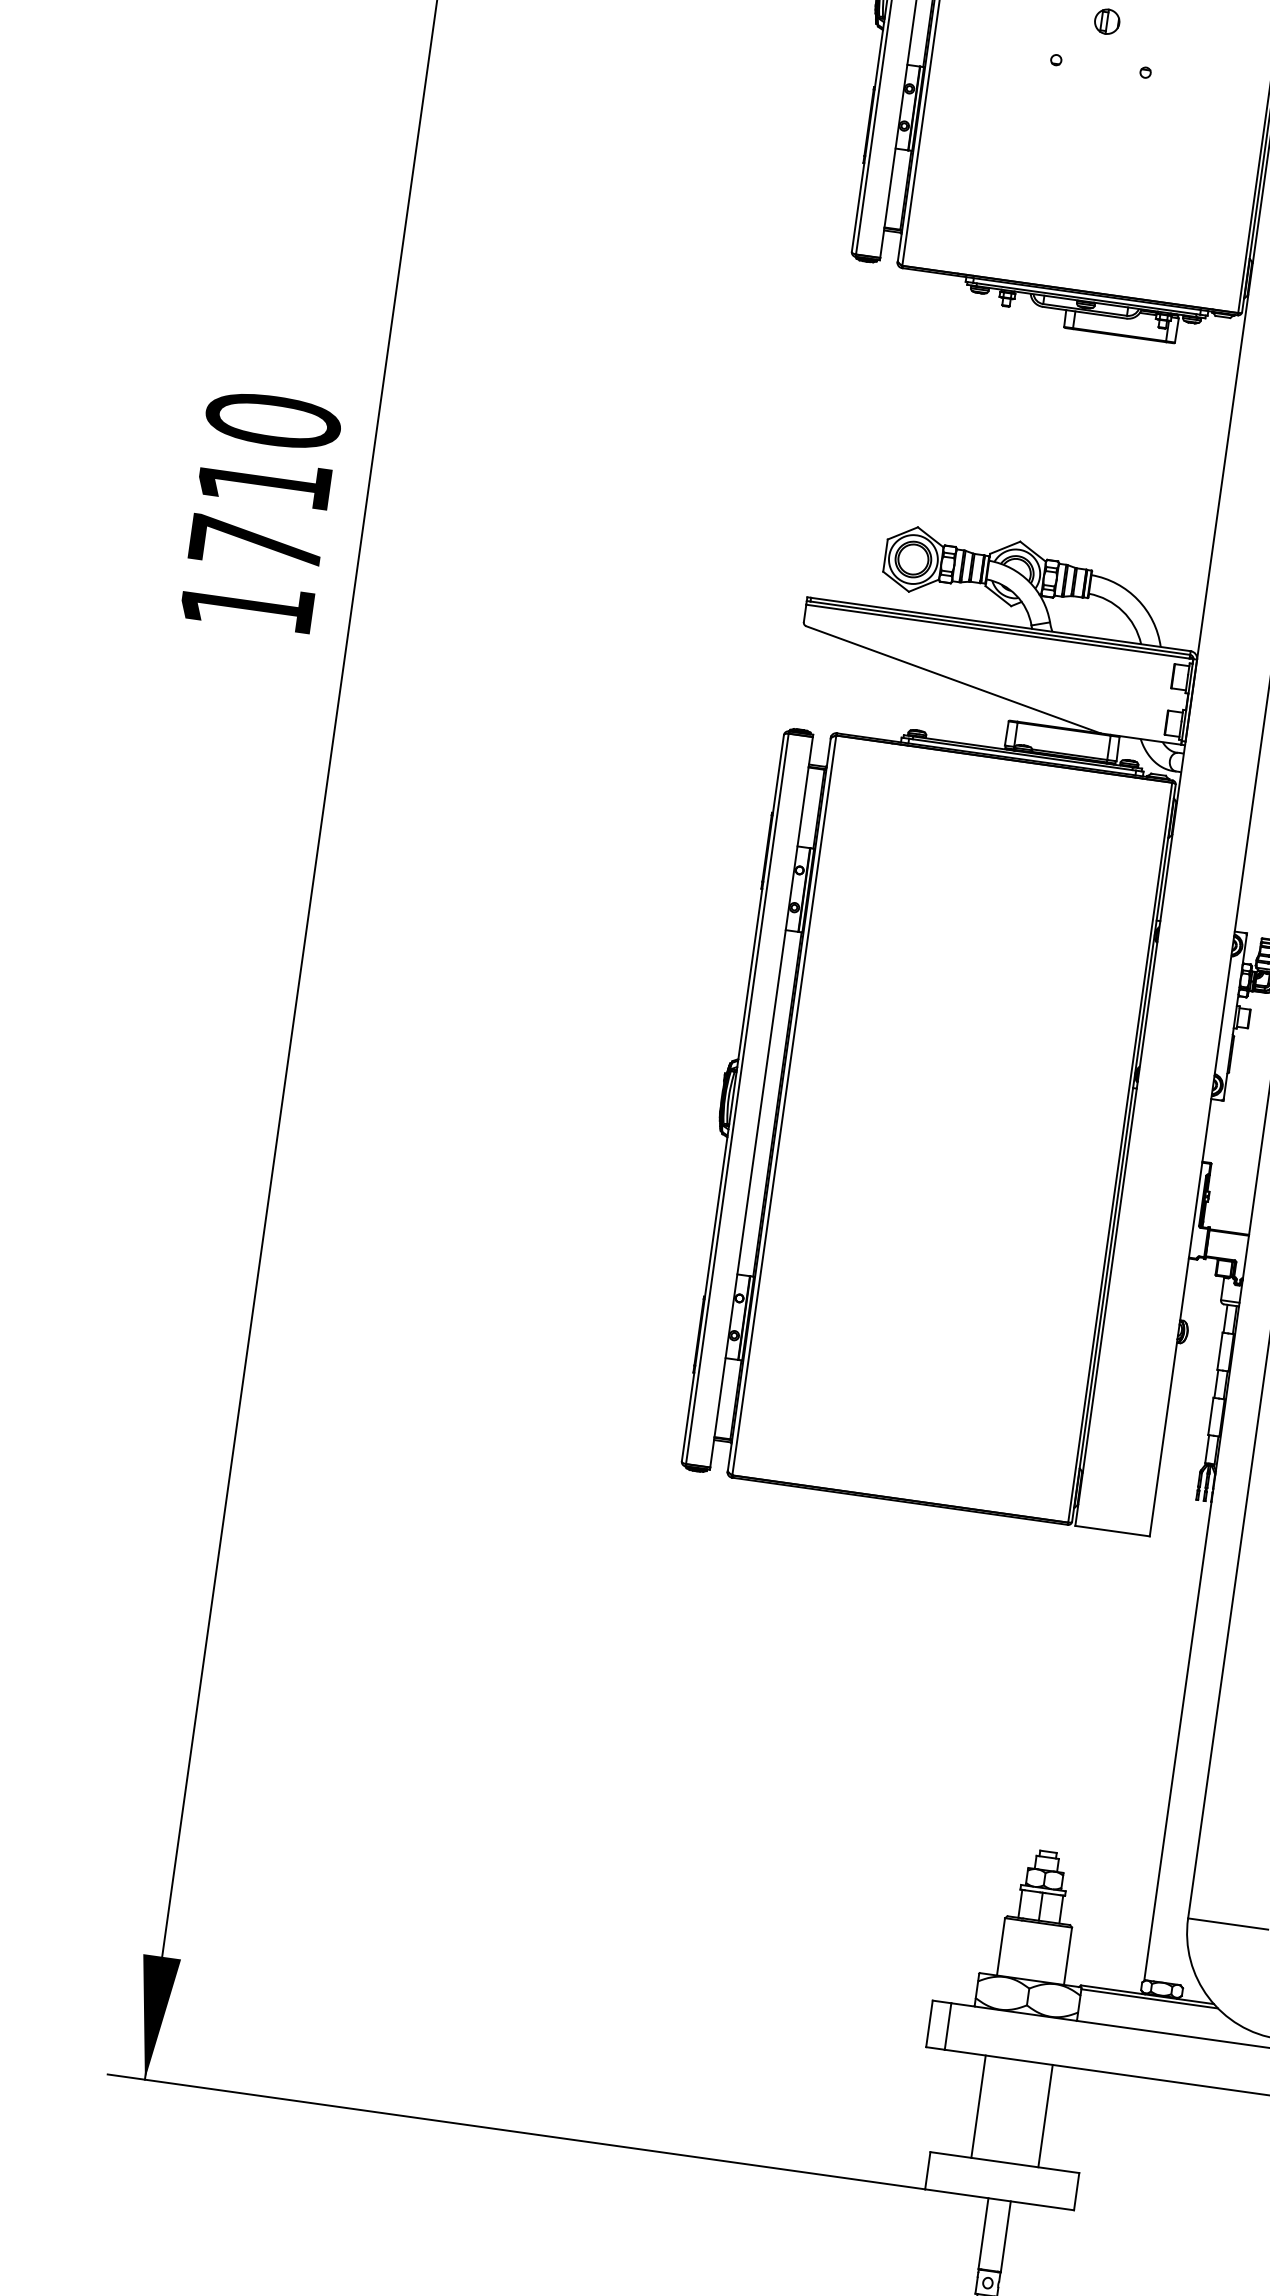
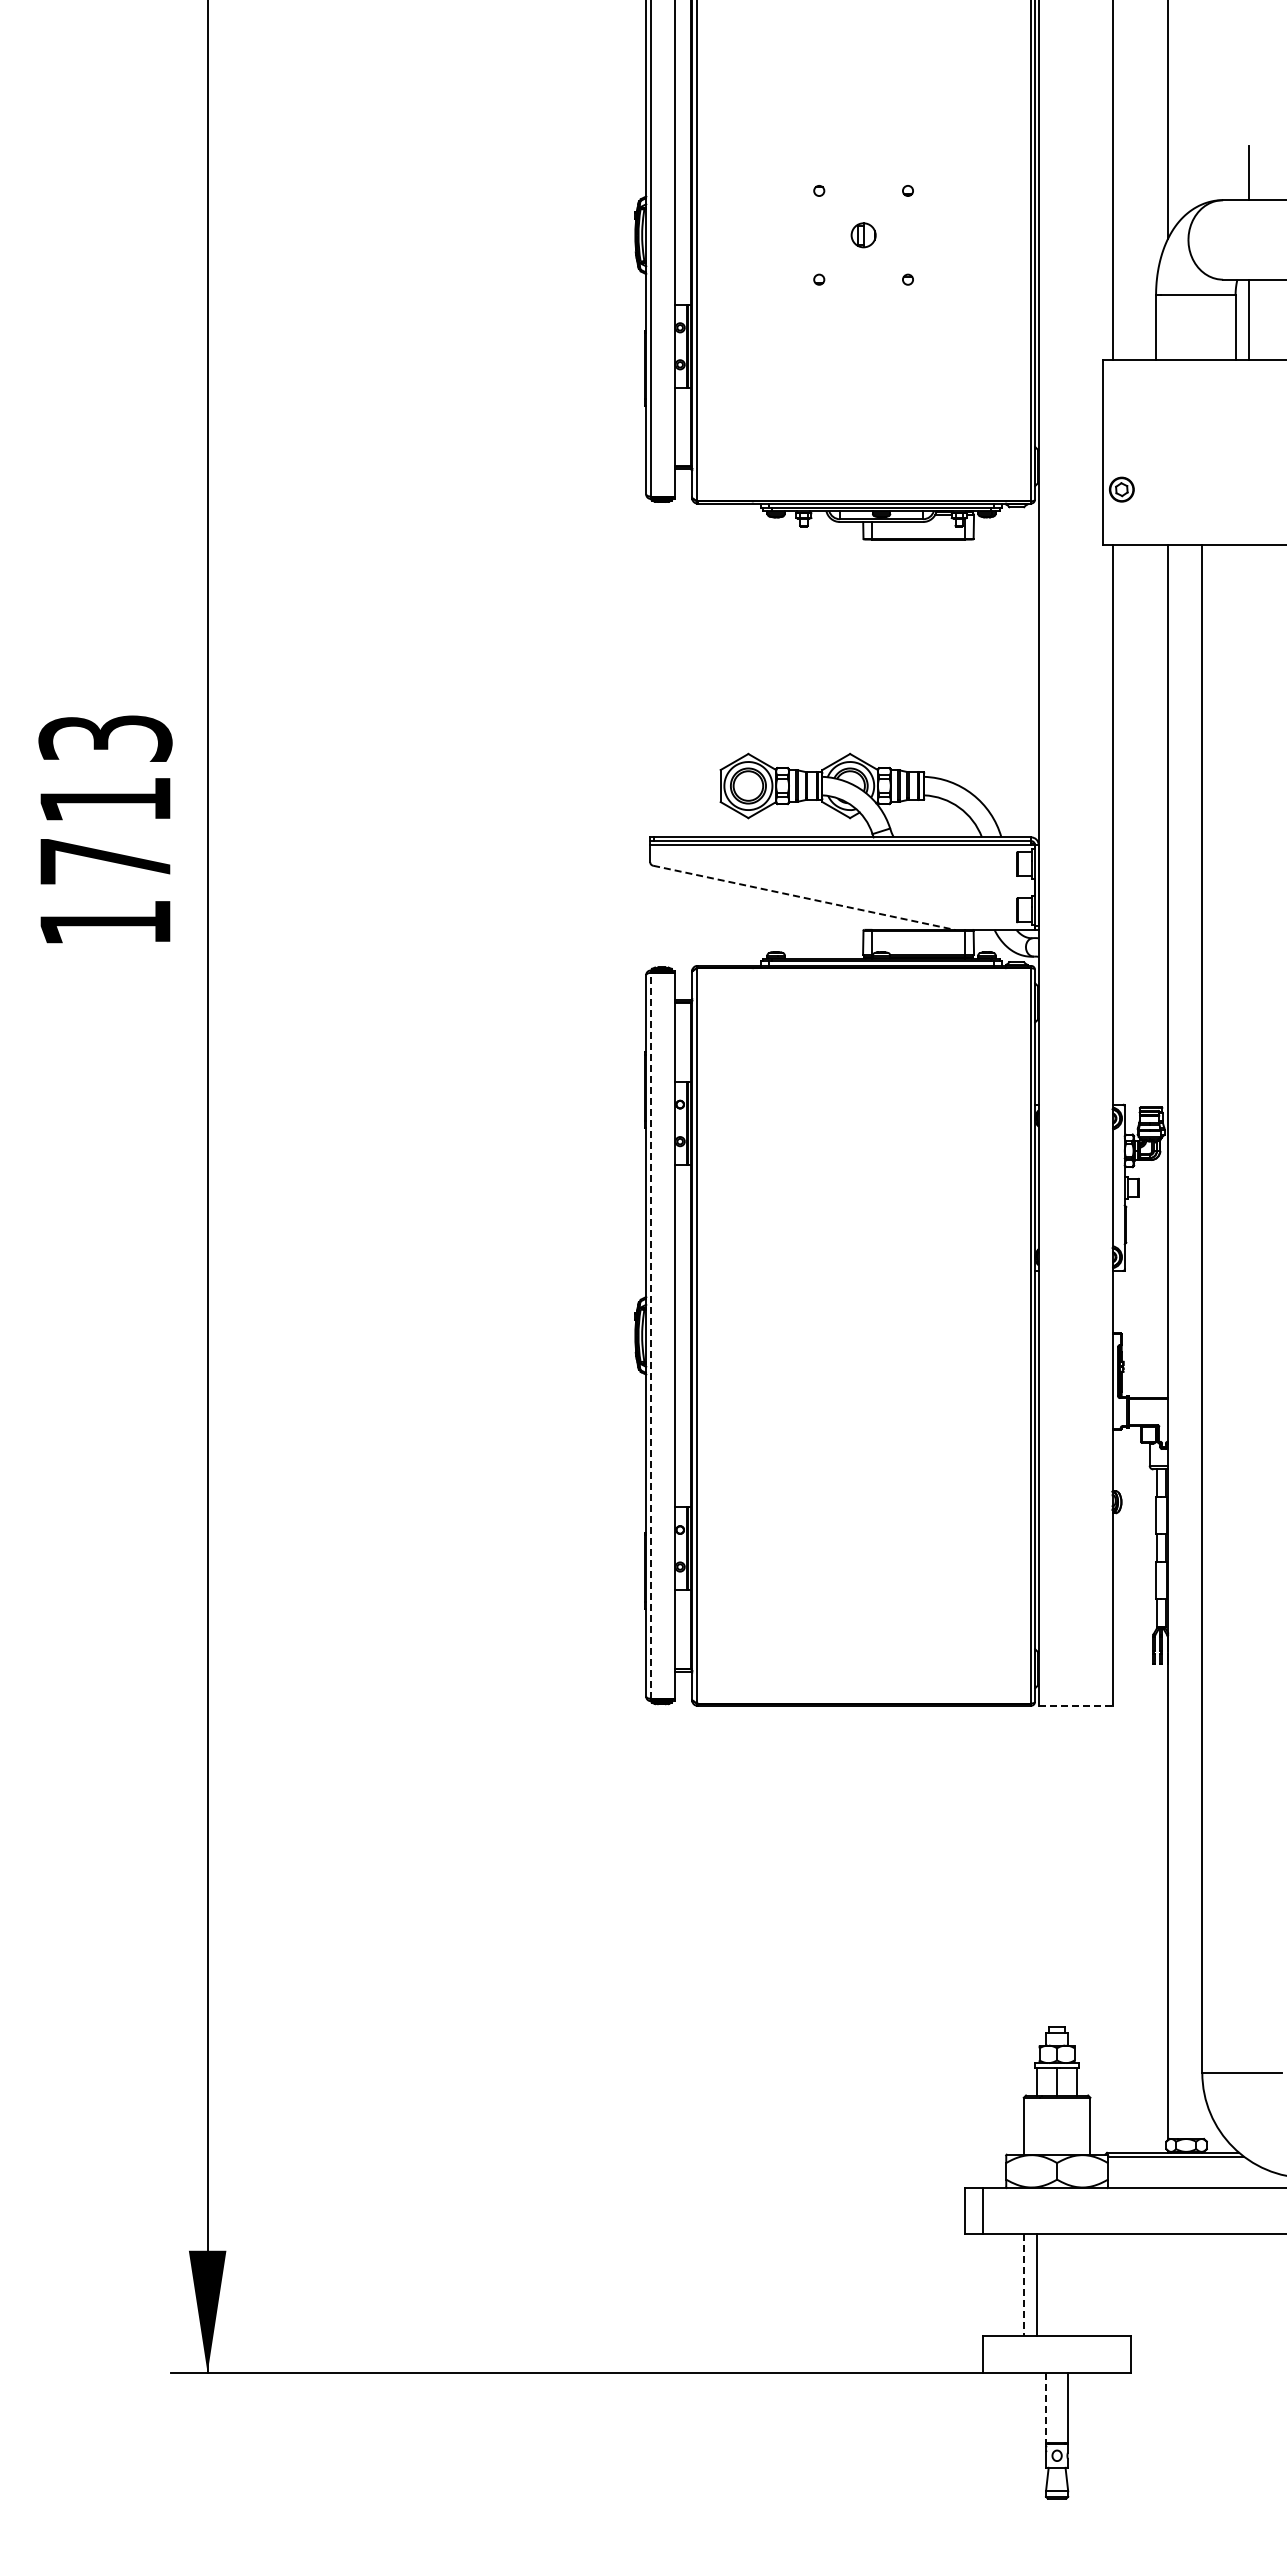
text: (273, 420) -> (105, 738), 1710 -> 1713
line: (954, 679) -> (804, 897), solid -> dashed
line: (737, 1098) -> (650, 1335), solid -> dashed
line: (1112, 1530) -> (1075, 1705), solid -> dashed
line: (978, 2107) -> (1023, 2285), solid -> dashed
line: (1045, 2115) -> (1037, 2284), moved
line: (983, 2234) -> (1046, 2408), solid -> dashed

